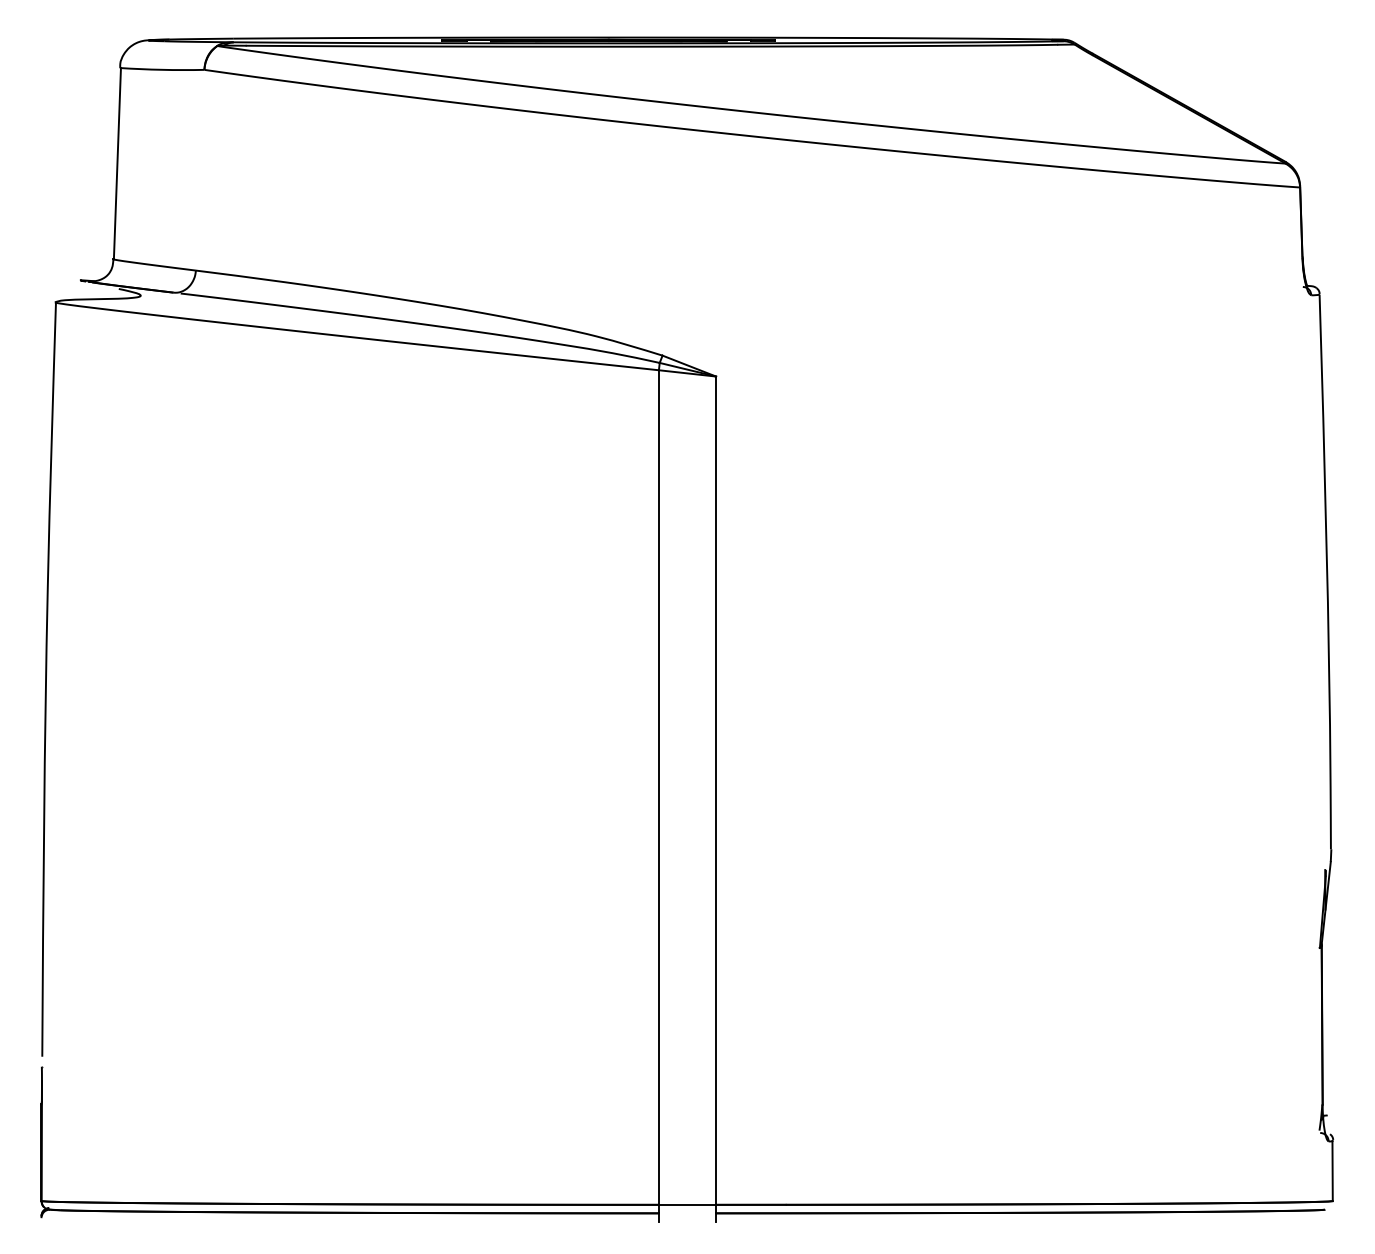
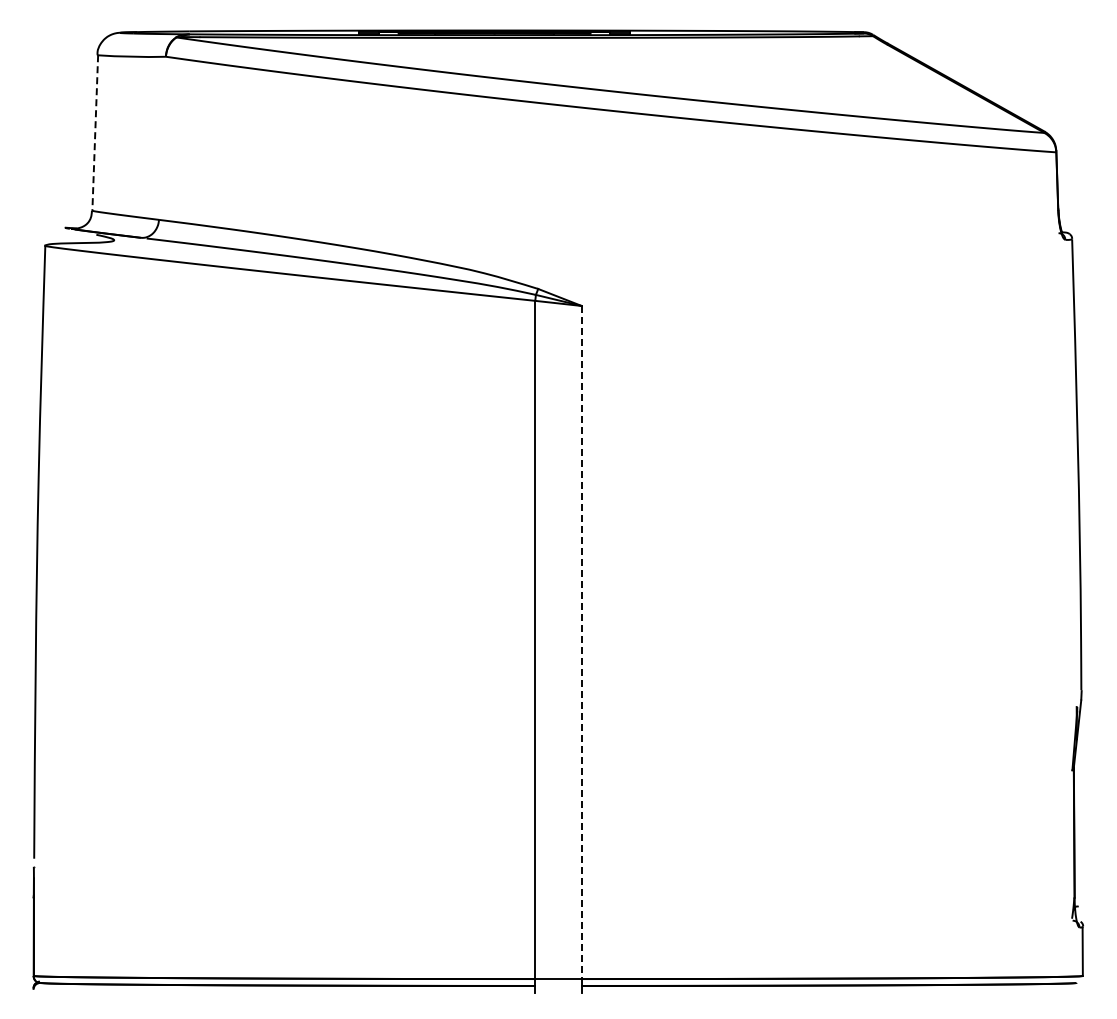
line: (117, 163) -> (95, 132), solid -> dashed
line: (715, 790) -> (581, 642), solid -> dashed

